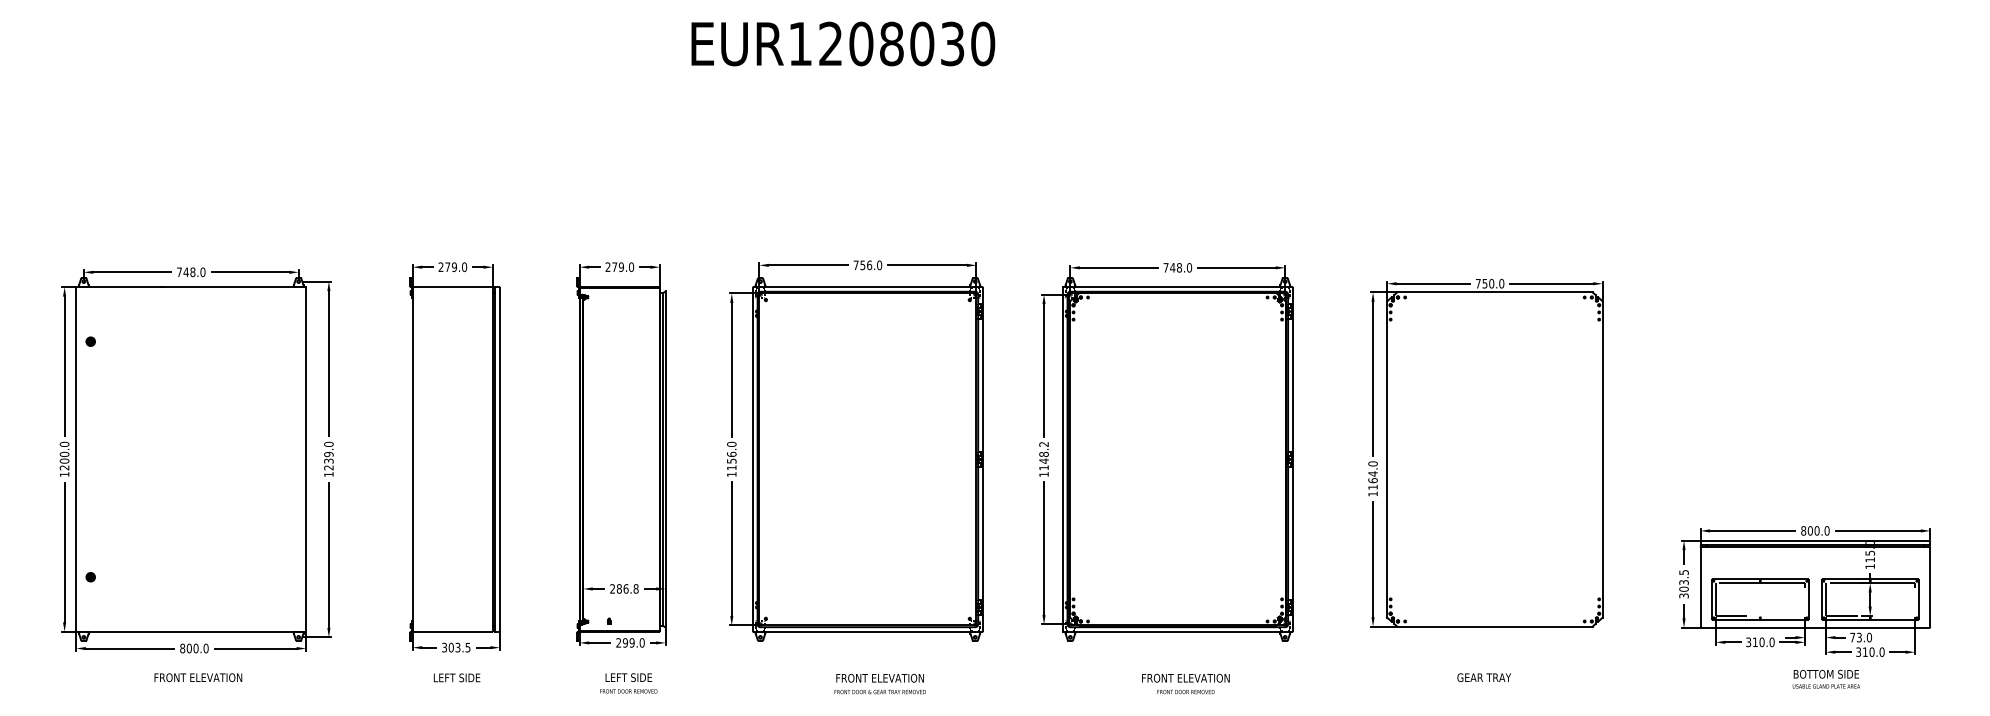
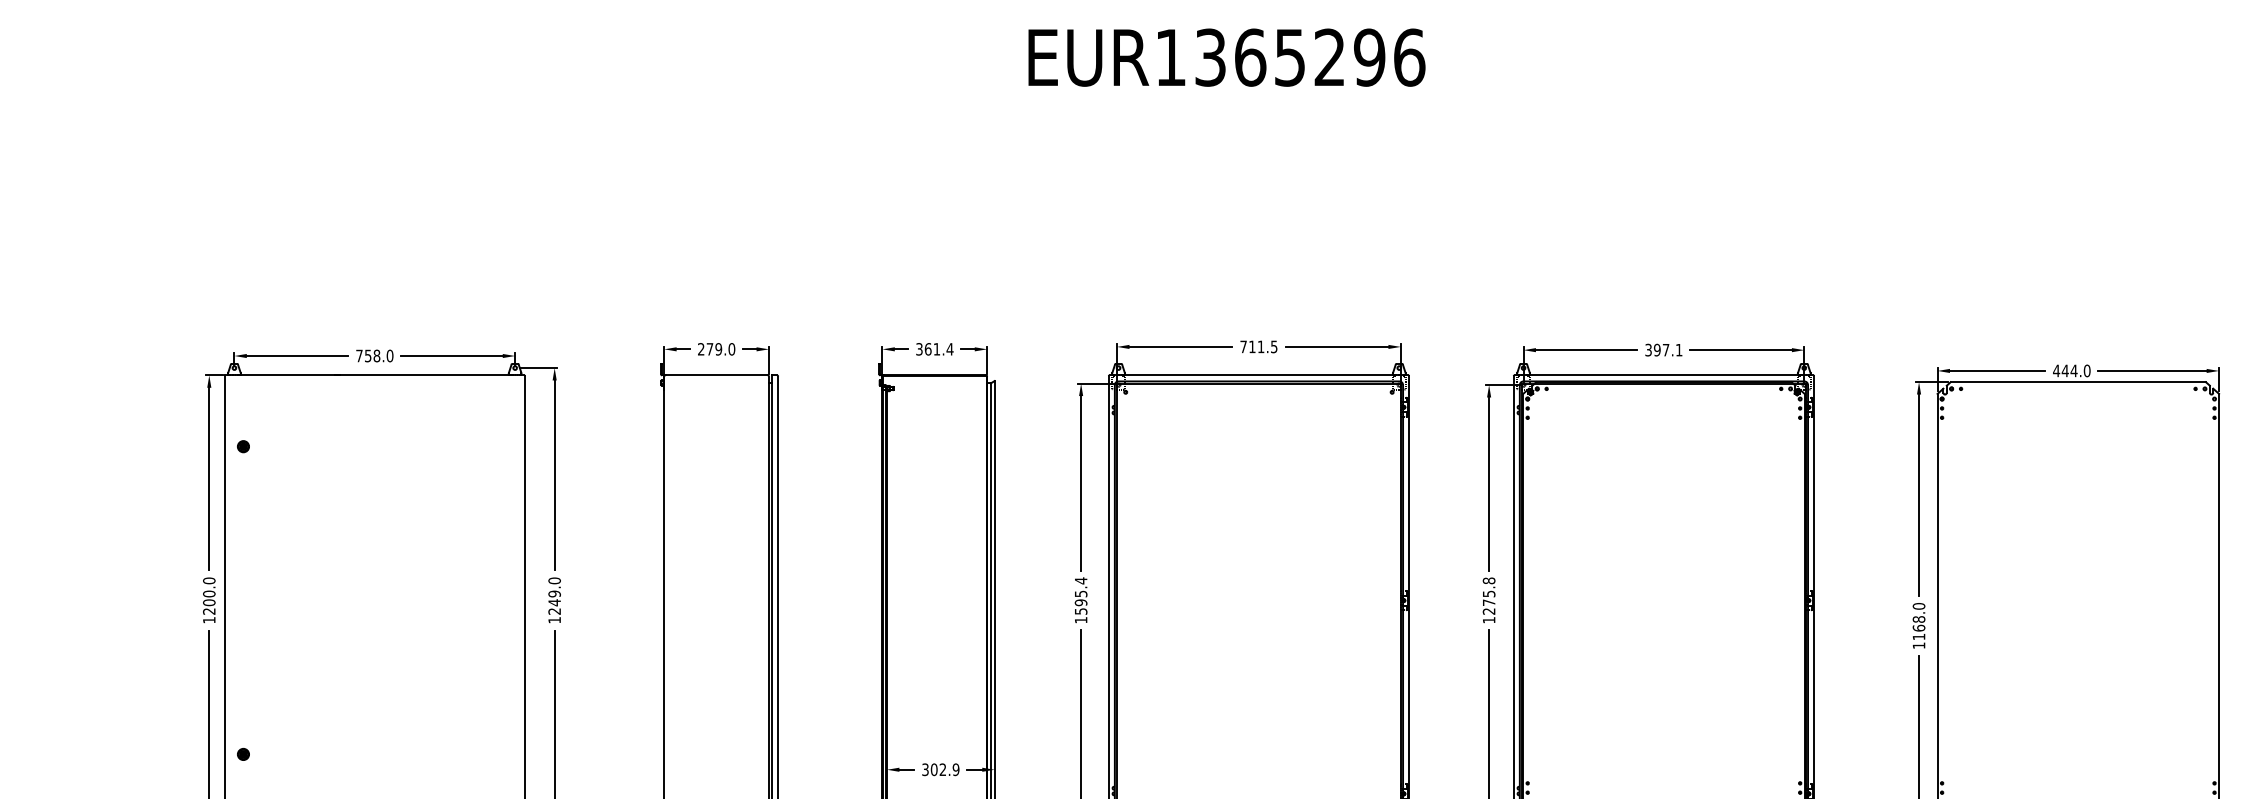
text: (907, 43) -> (1310, 57), EUR1208030 -> EUR1365296
text: (871, 265) -> (1263, 347), 756.0 -> 711.5
text: (619, 267) -> (934, 349), 279.0 -> 361.4
text: (1177, 267) -> (1663, 349), 748.0 -> 397.1
text: (185, 272) -> (367, 356), 748.0 -> 758.0
text: (1484, 283) -> (2064, 370), 750.0 -> 444.0
text: (731, 455) -> (1080, 595), 1156.0 -> 1595.4
text: (1043, 455) -> (1488, 595), 1148.2 -> 1275.8
text: (328, 460) -> (554, 601), 1239.0 -> 1249.0
text: (1372, 473) -> (1918, 618), 1164.0 -> 1168.0
text: (624, 588) -> (940, 769), 286.8 -> 302.9

